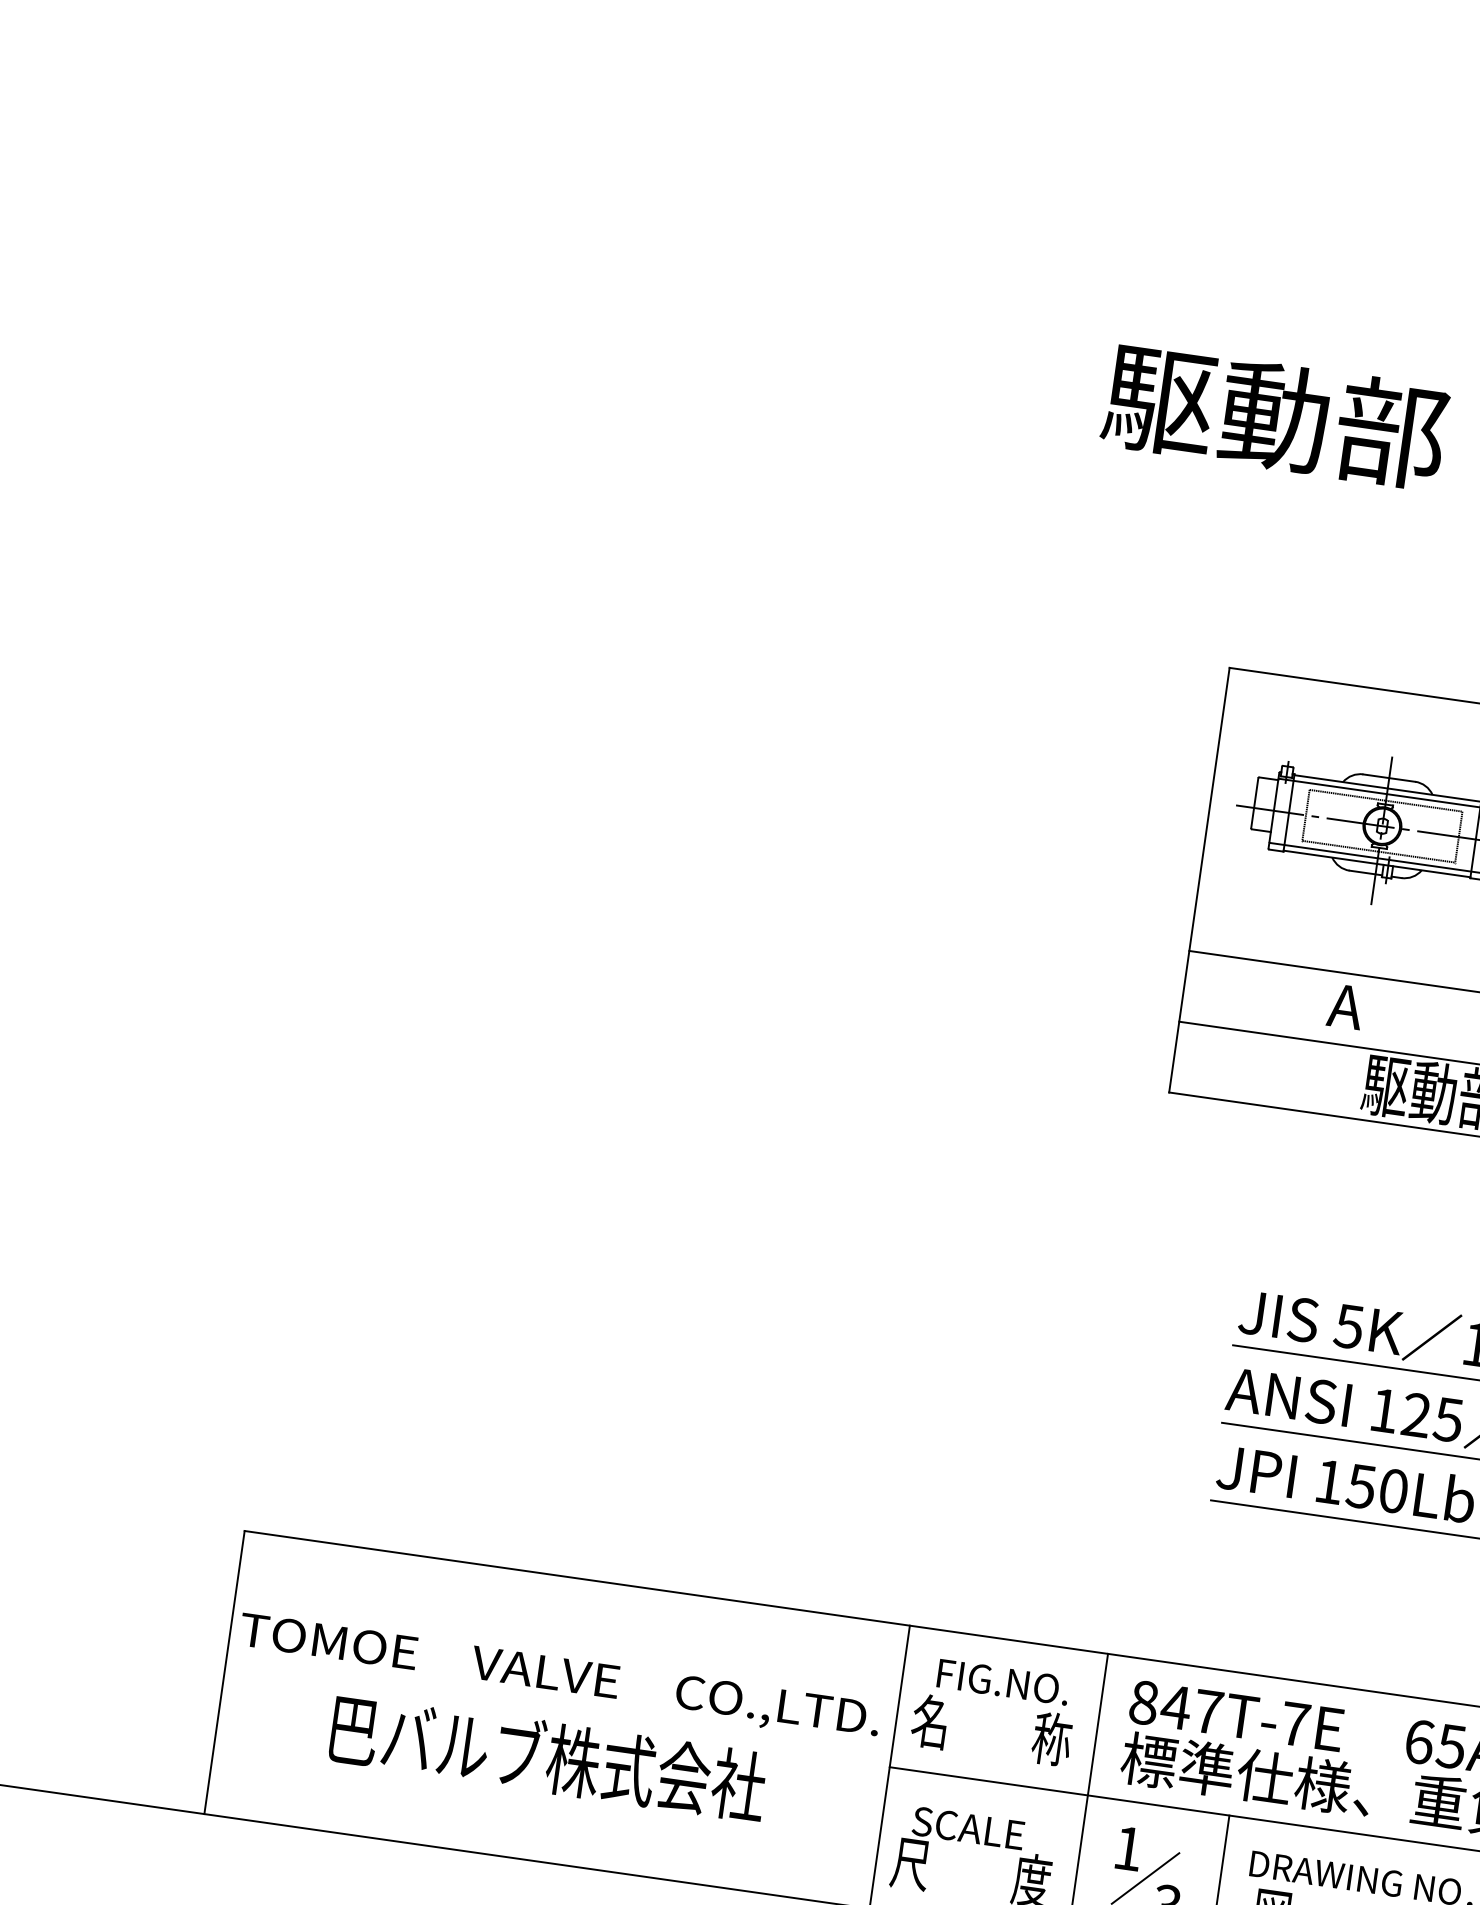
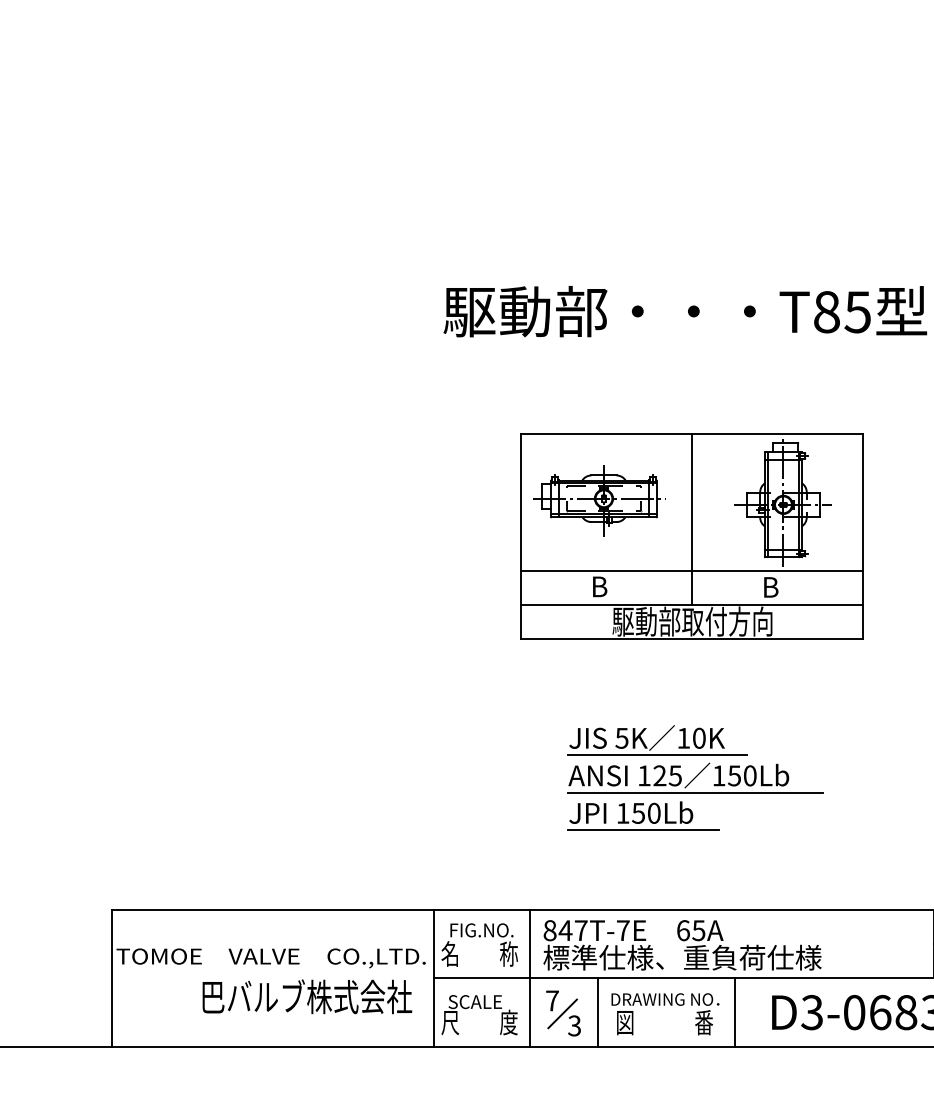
text: (1345, 1005) -> (598, 586), A -> B
text: (549, 1756) -> (307, 996), moved
text: (1128, 1847) -> (552, 1000), 1 -> 7

